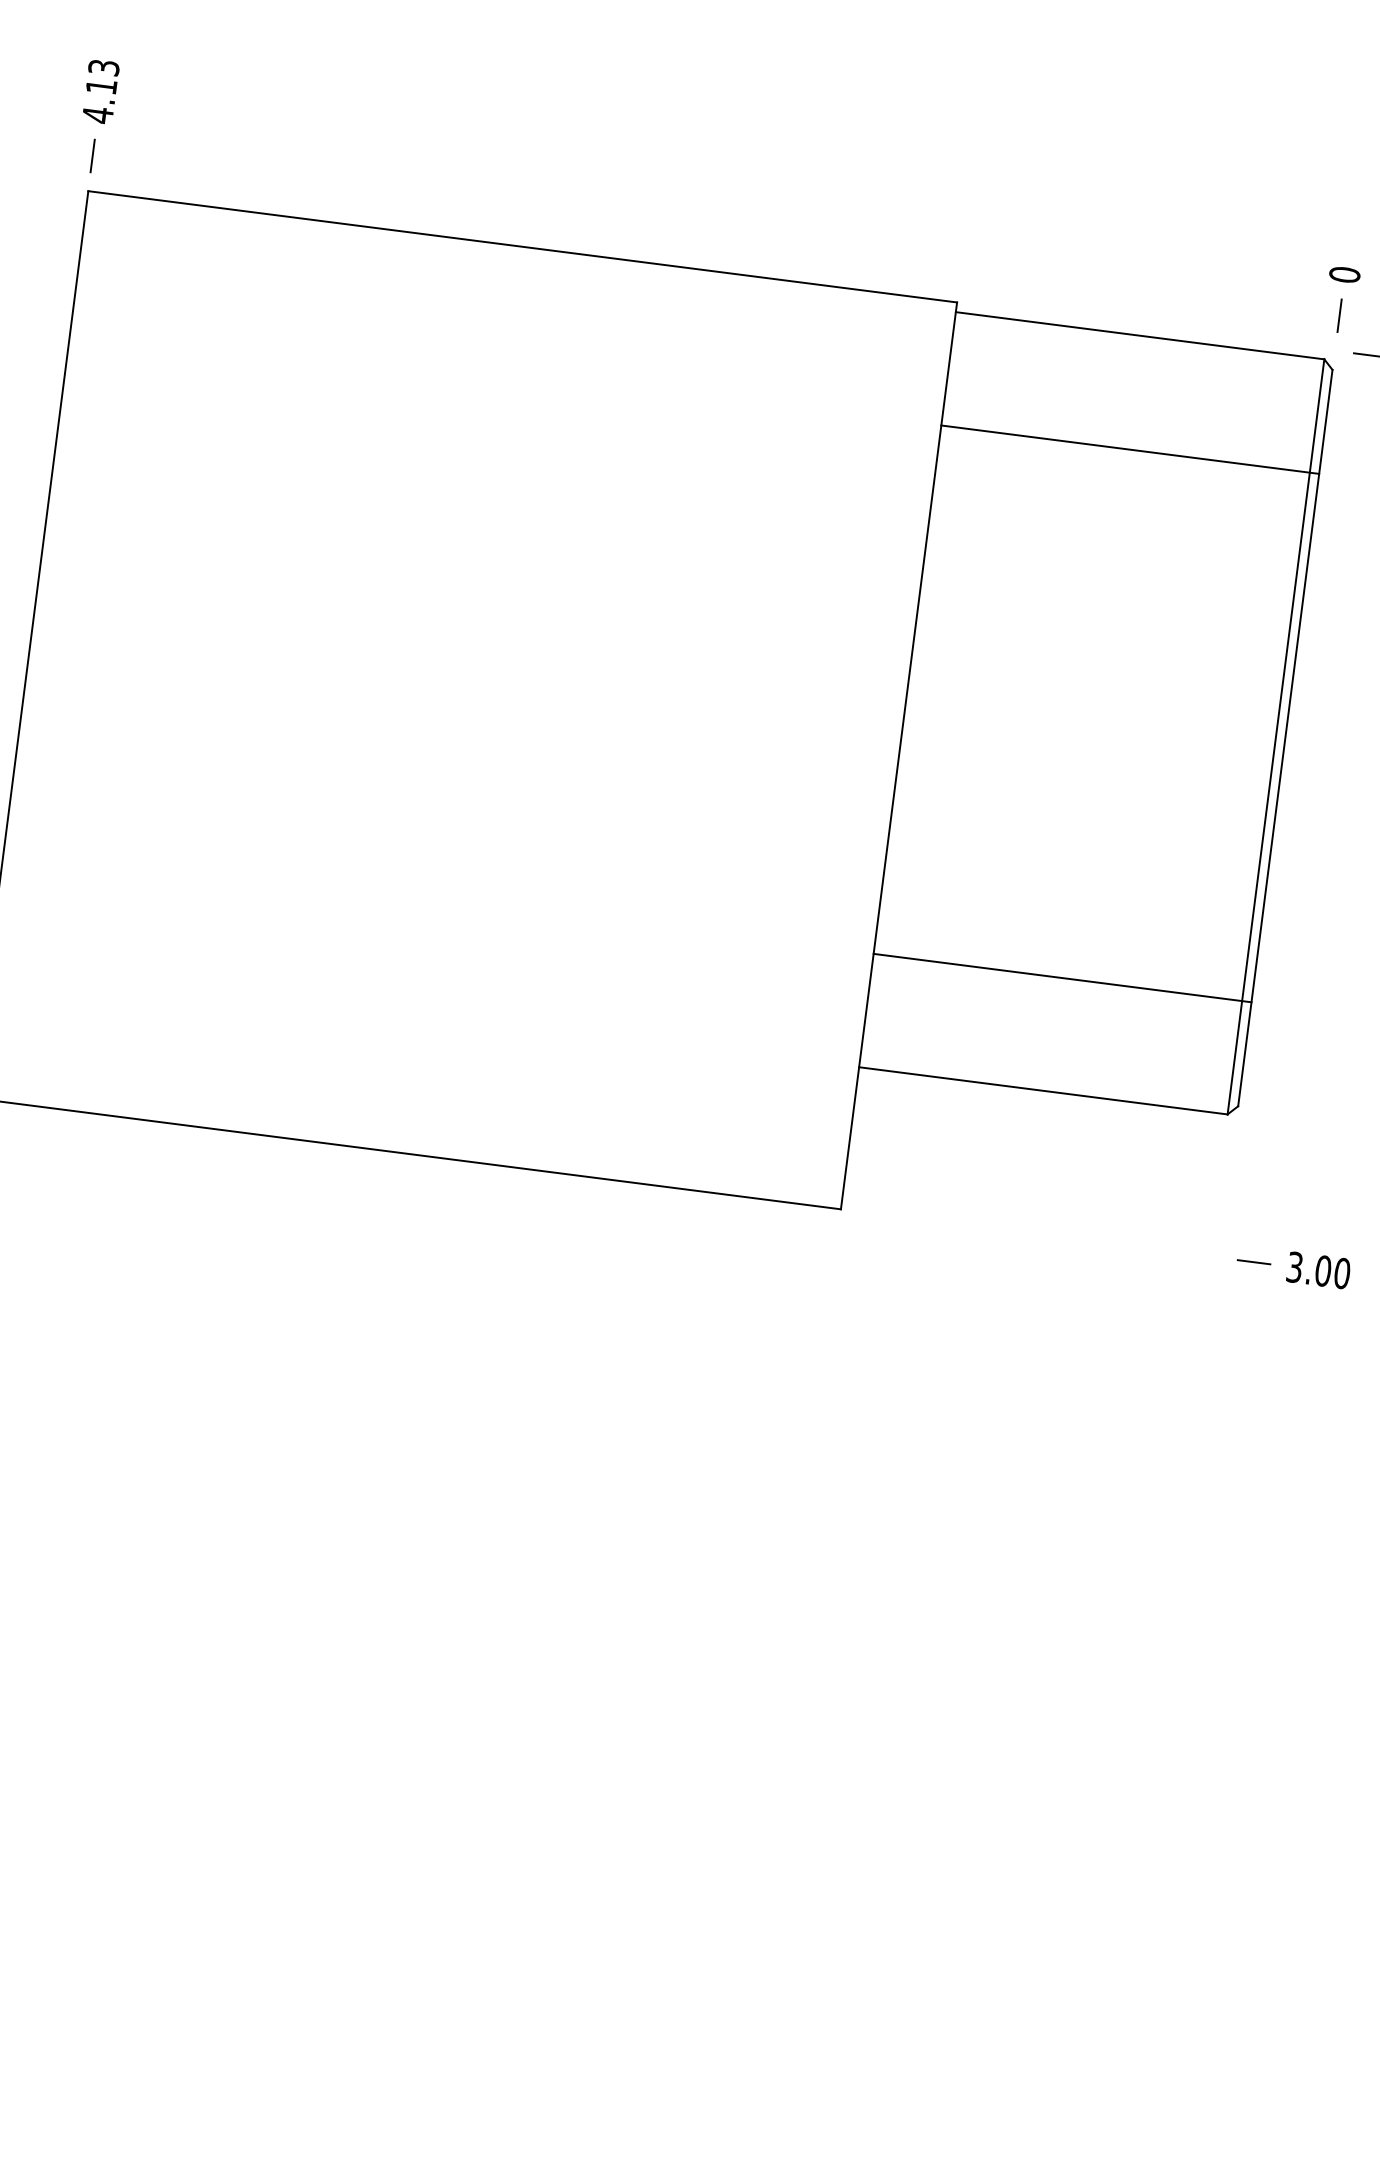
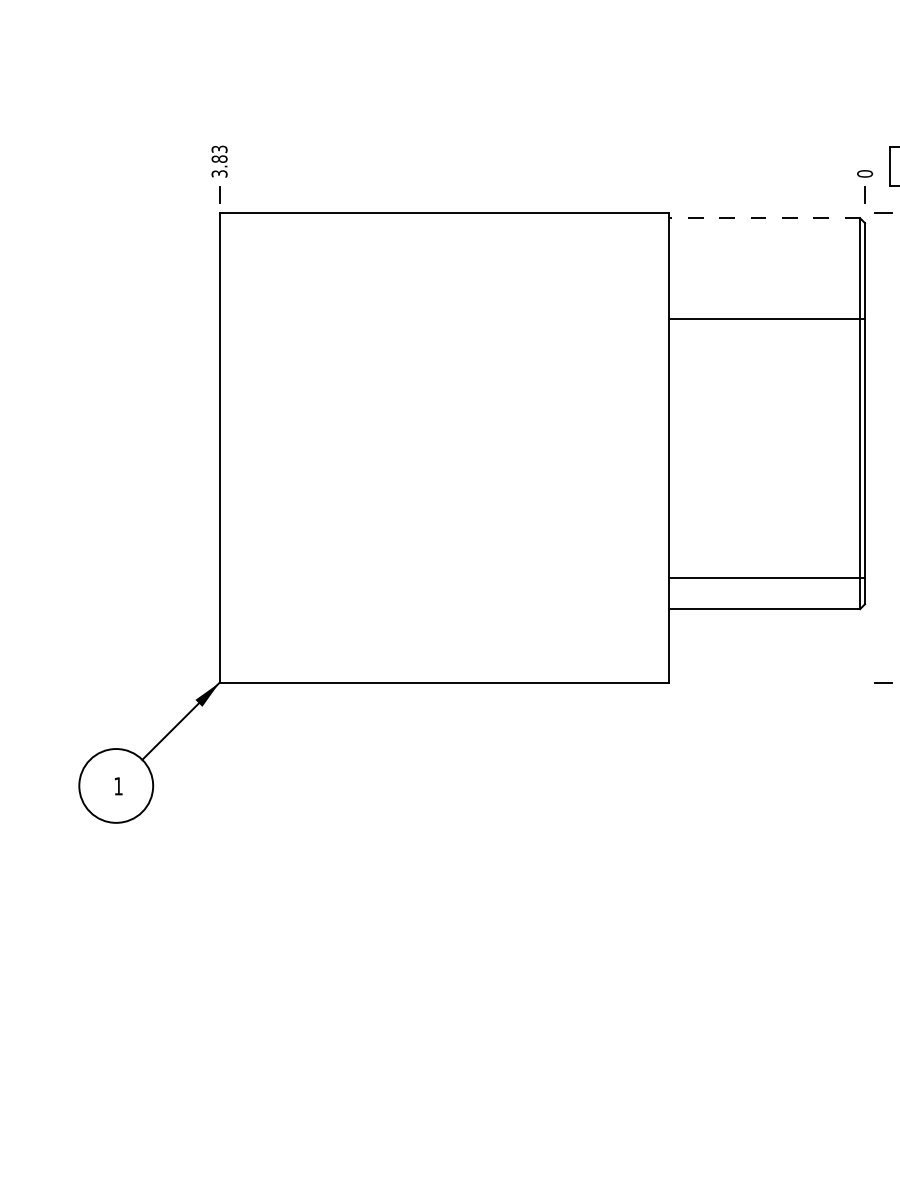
text: (99, 100) -> (219, 166), 4.13 -> 3.83
line: (1139, 336) -> (764, 218), solid -> dashed
line: (1129, 448) -> (766, 318), moved
line: (1061, 978) -> (766, 578), moved

